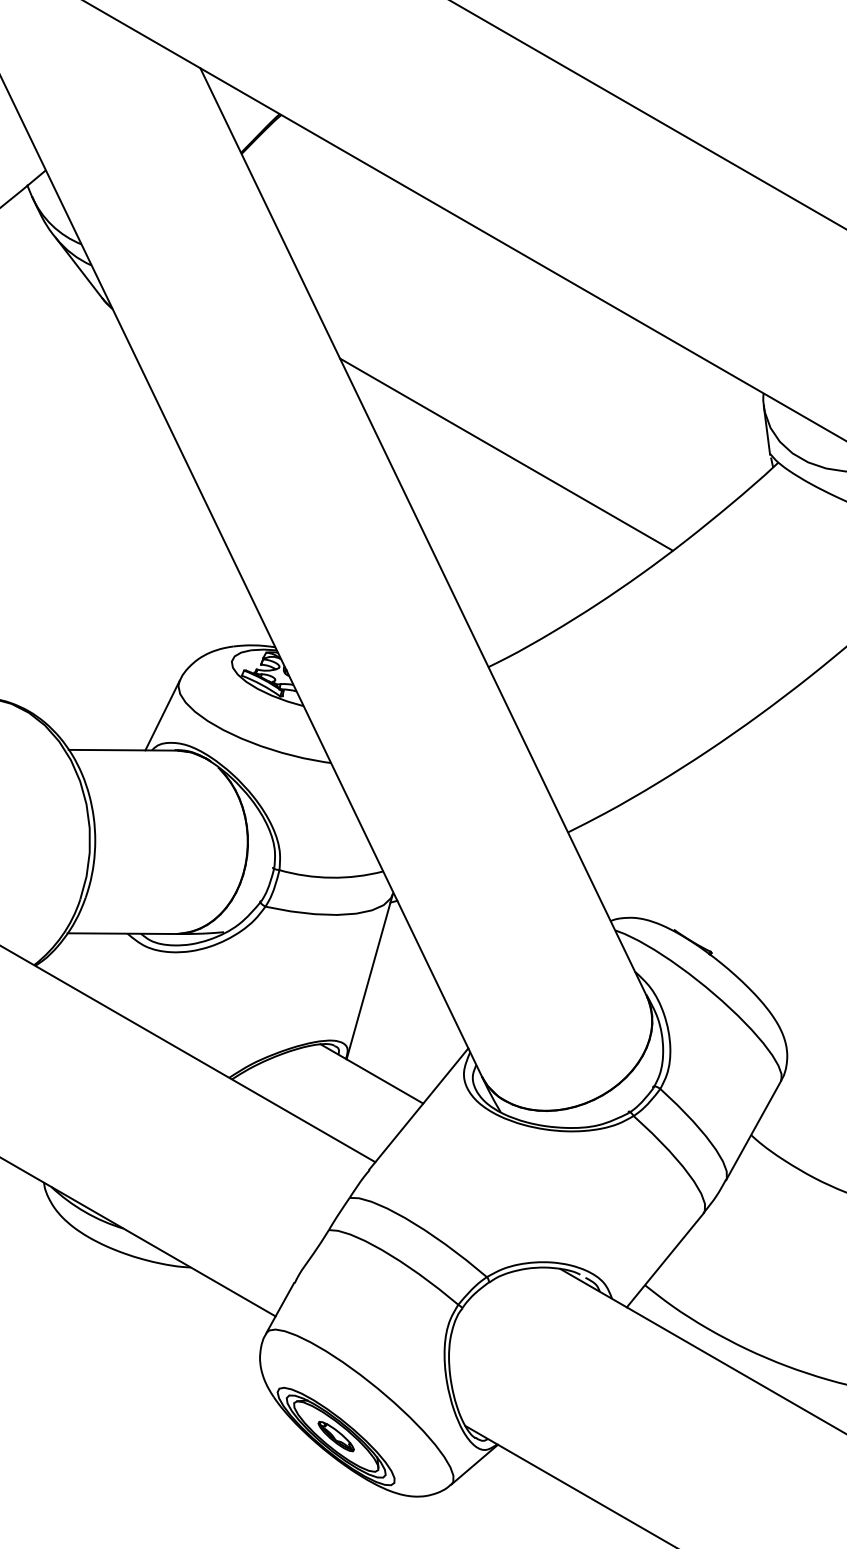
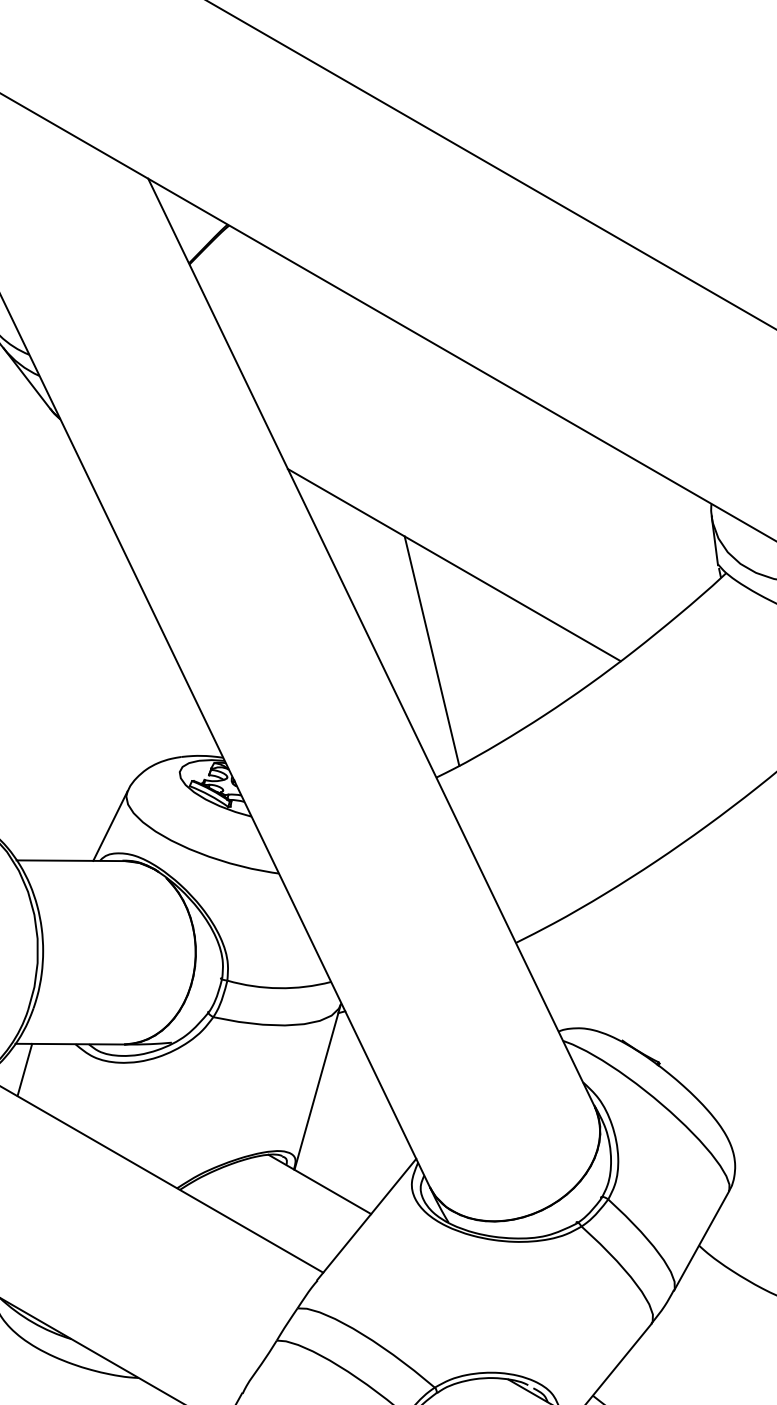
line: (483, 540) -> (431, 651), added
line: (76, 959) -> (24, 1070), added

